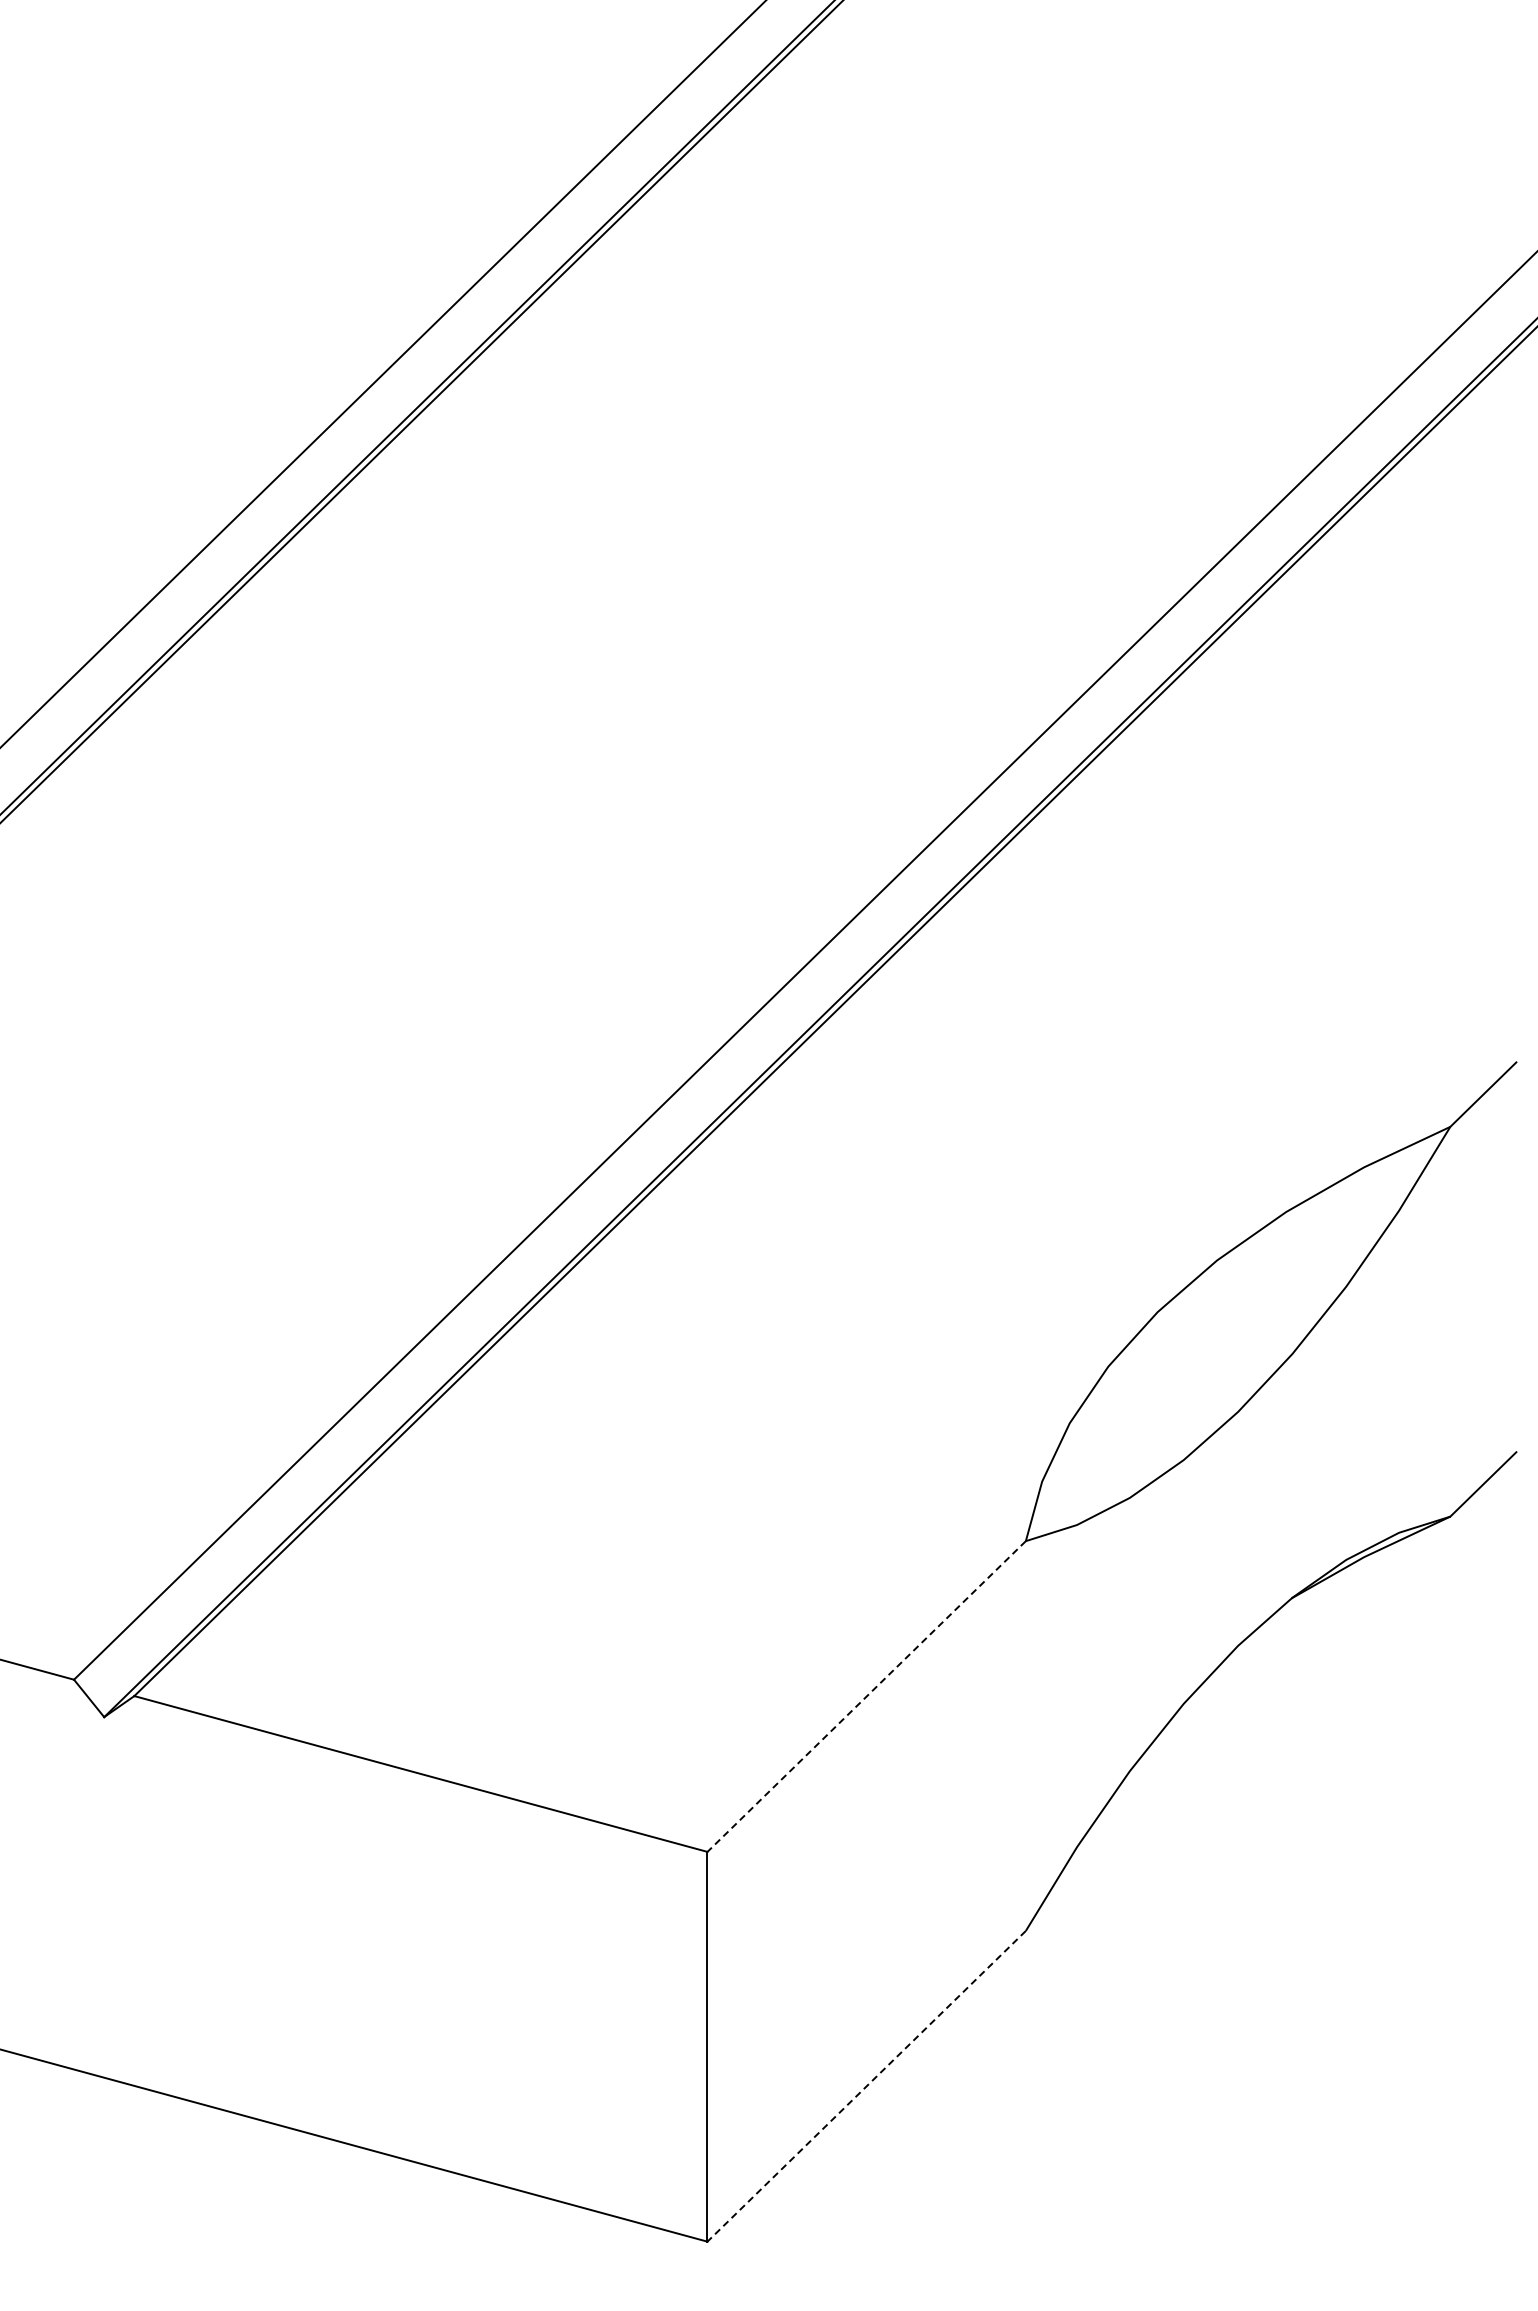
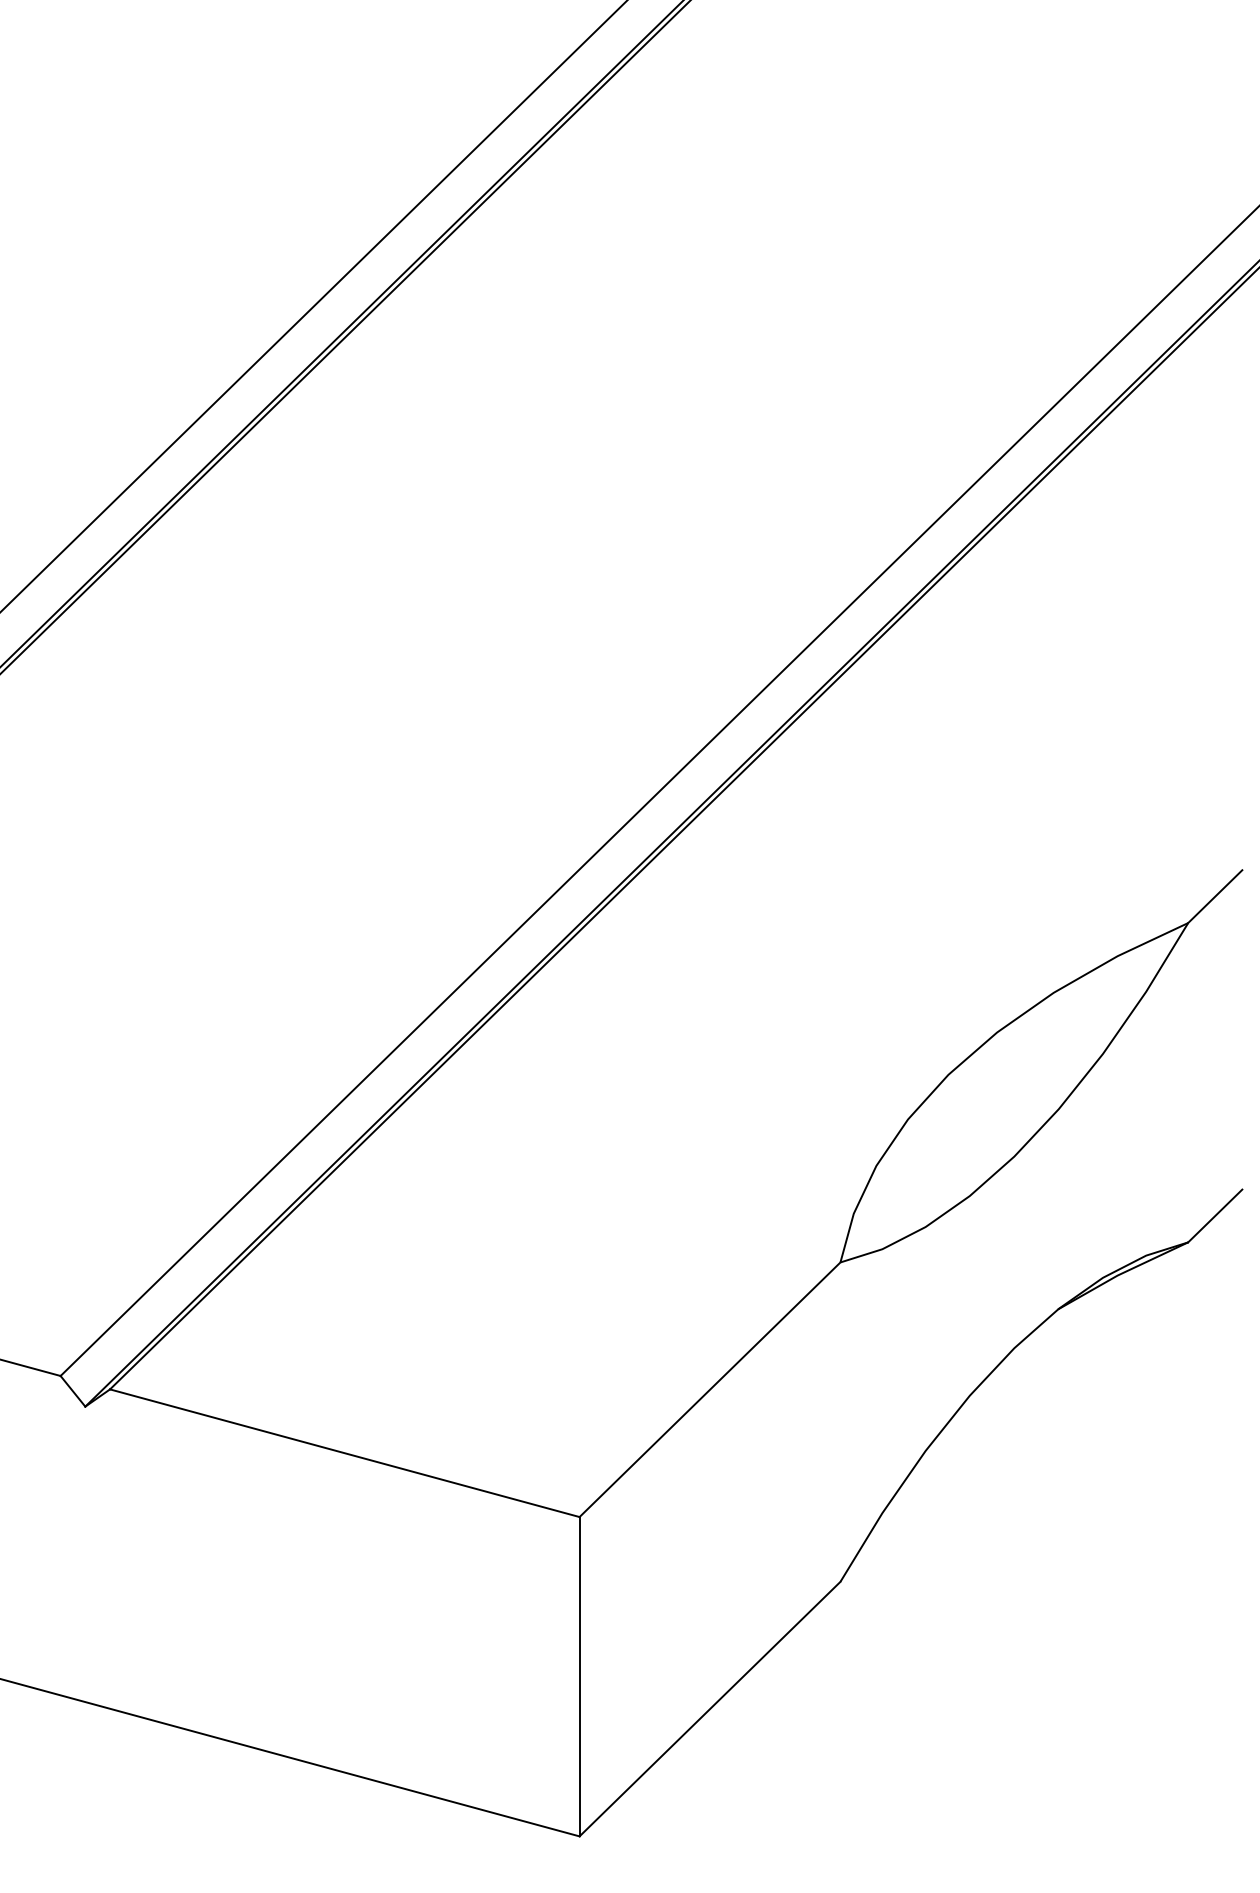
line: (866, 1696) -> (709, 1389), dashed -> solid
line: (866, 2086) -> (709, 1709), dashed -> solid

